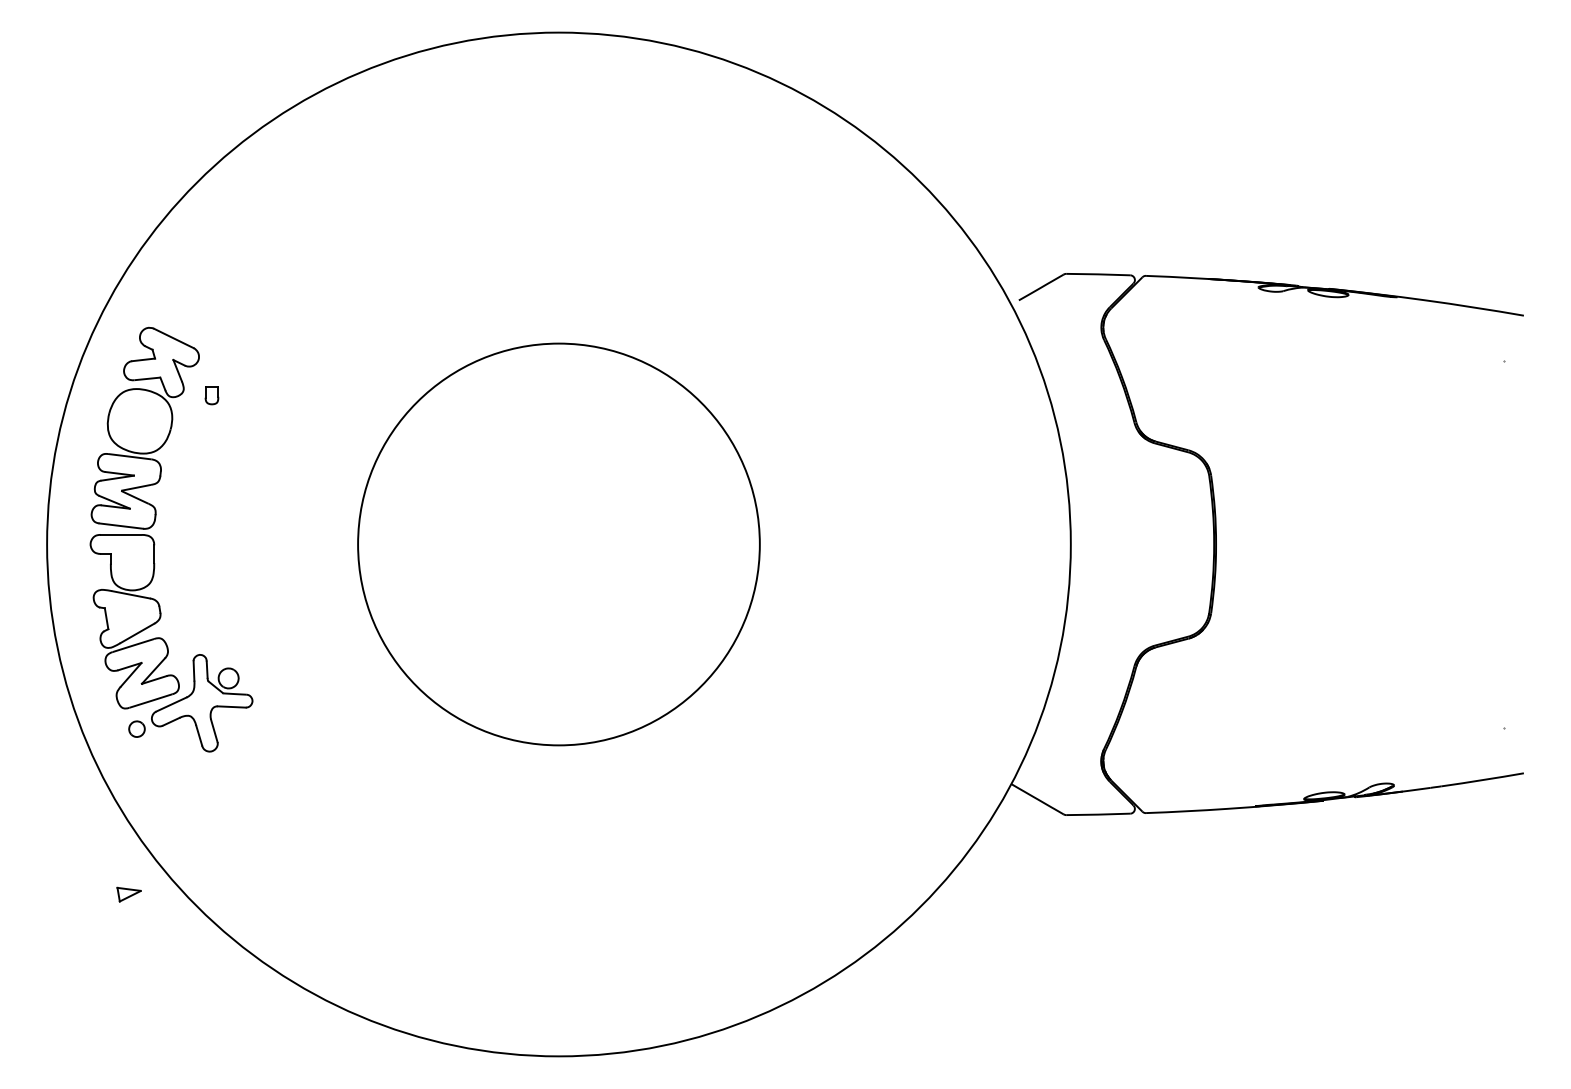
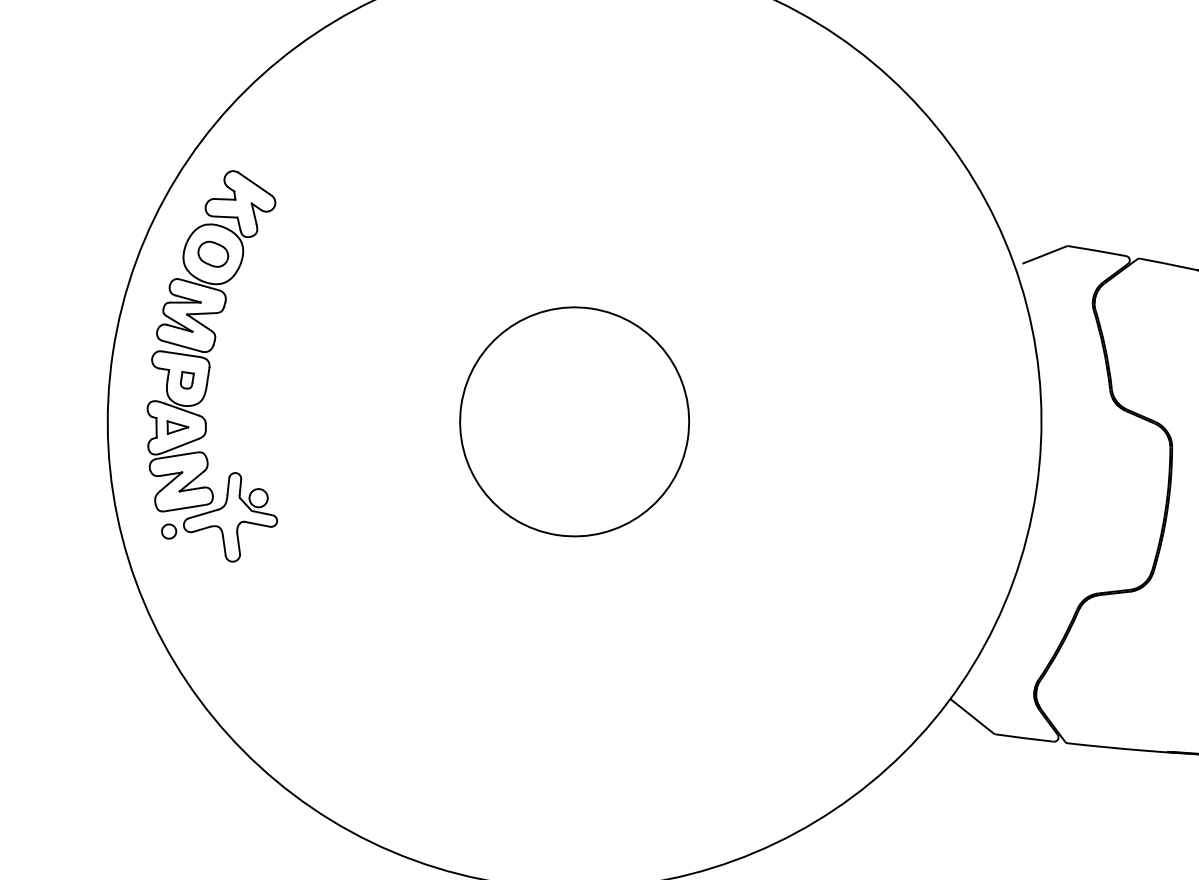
part: (211, 395) -> (186, 380), moved
part: (139, 421) -> (212, 254), added
circle: (558, 544) -> (574, 421), size x0.62
part: (128, 894) -> (176, 428), moved

